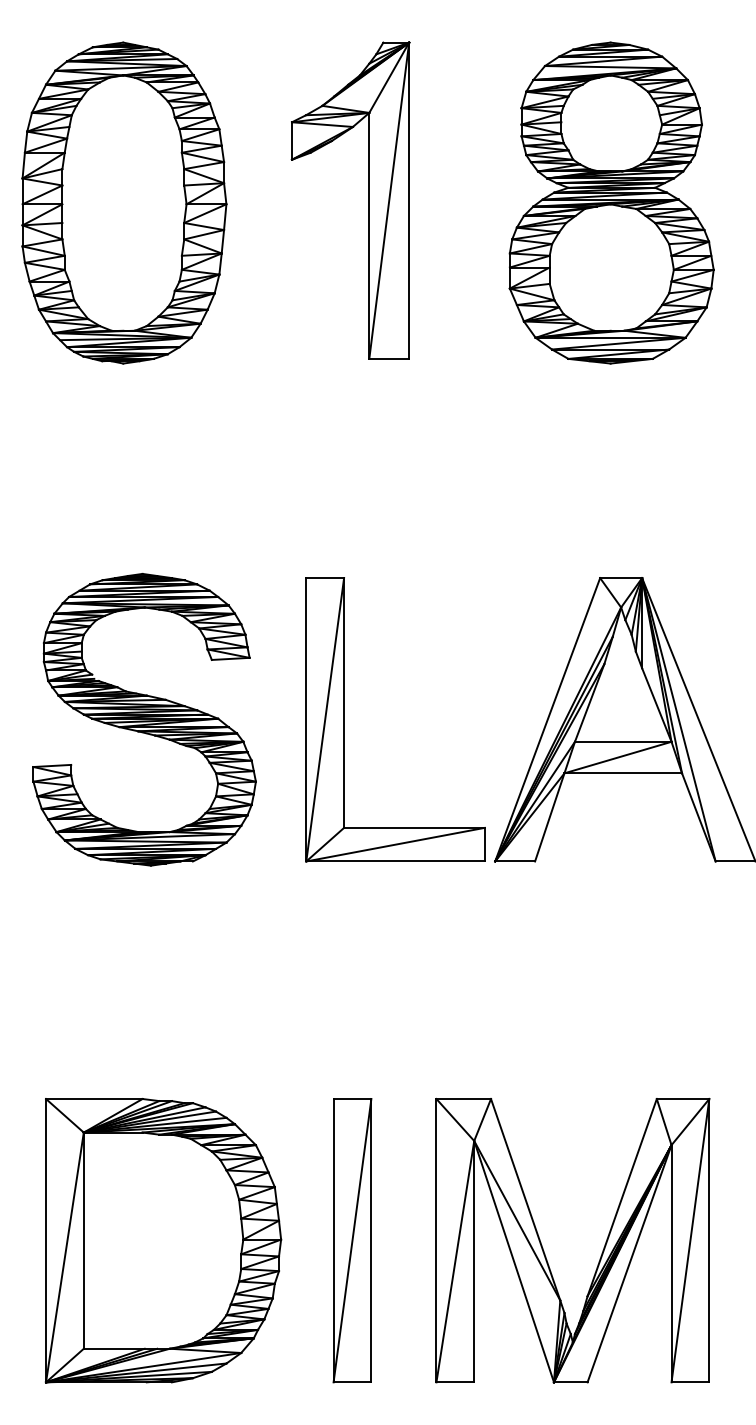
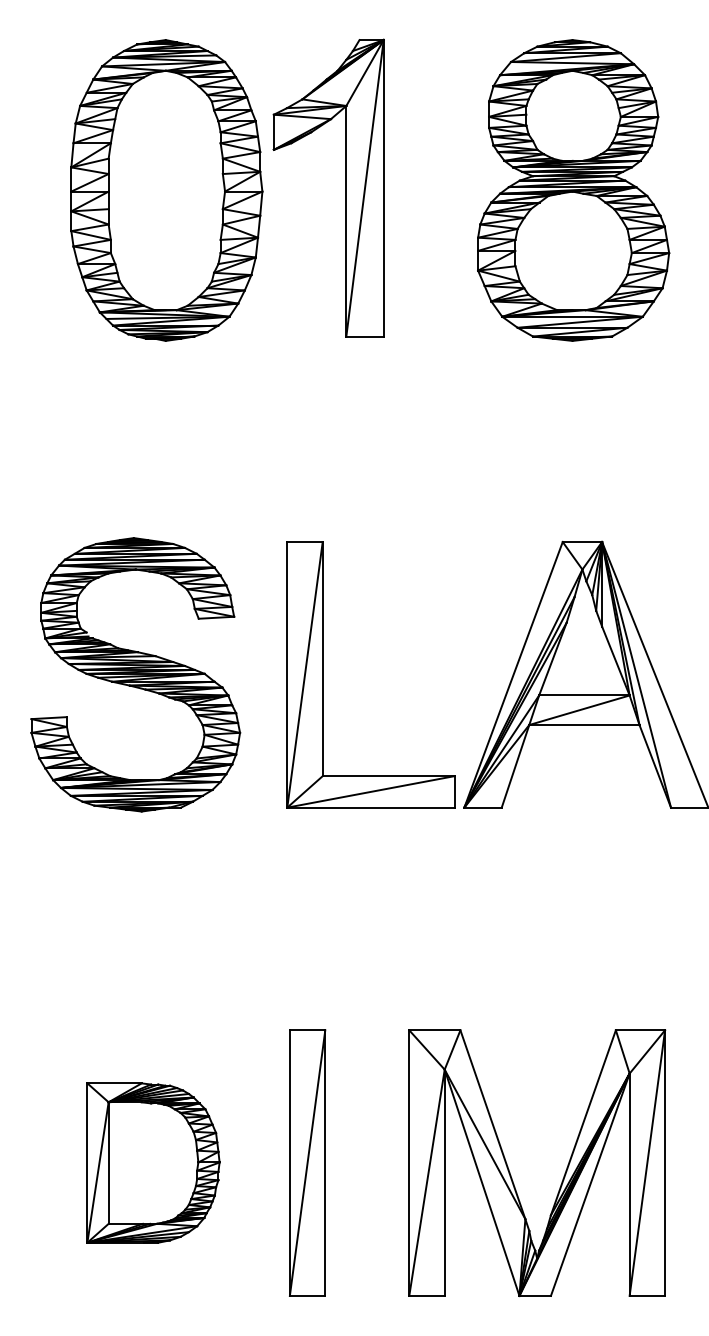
part: (124, 203) -> (166, 190), moved
part: (163, 1240) -> (153, 1162), size x0.6
part: (352, 1240) -> (307, 1162), moved

